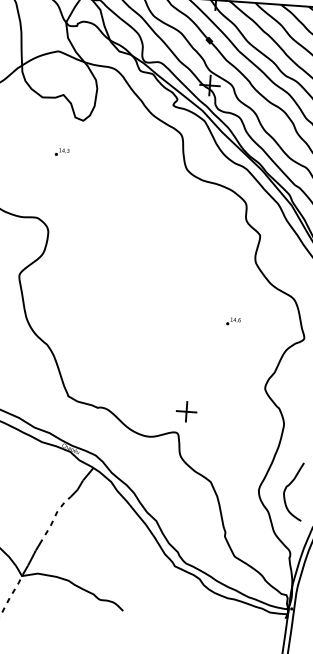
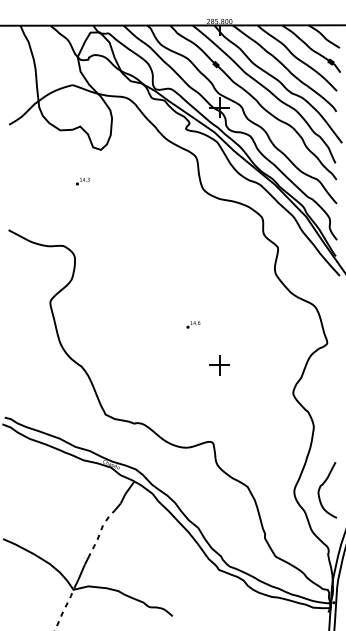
part: (233, 321) -> (193, 324), moved
part: (186, 411) -> (219, 365), moved

